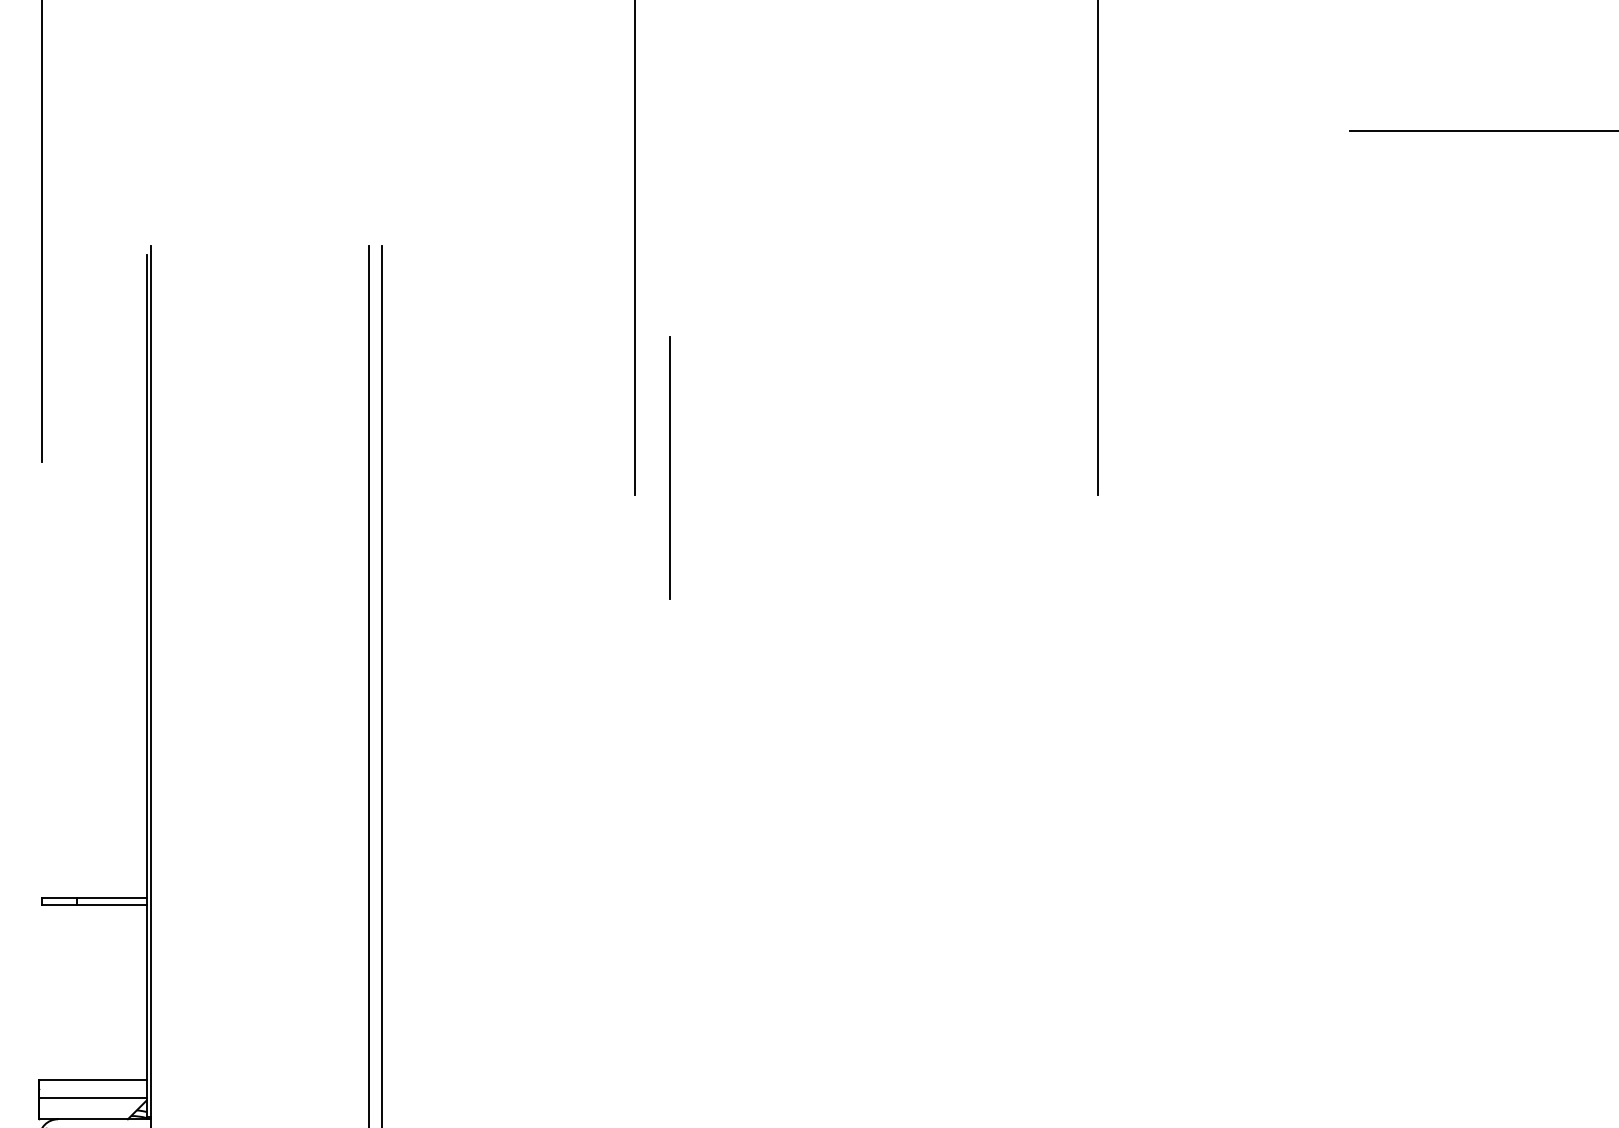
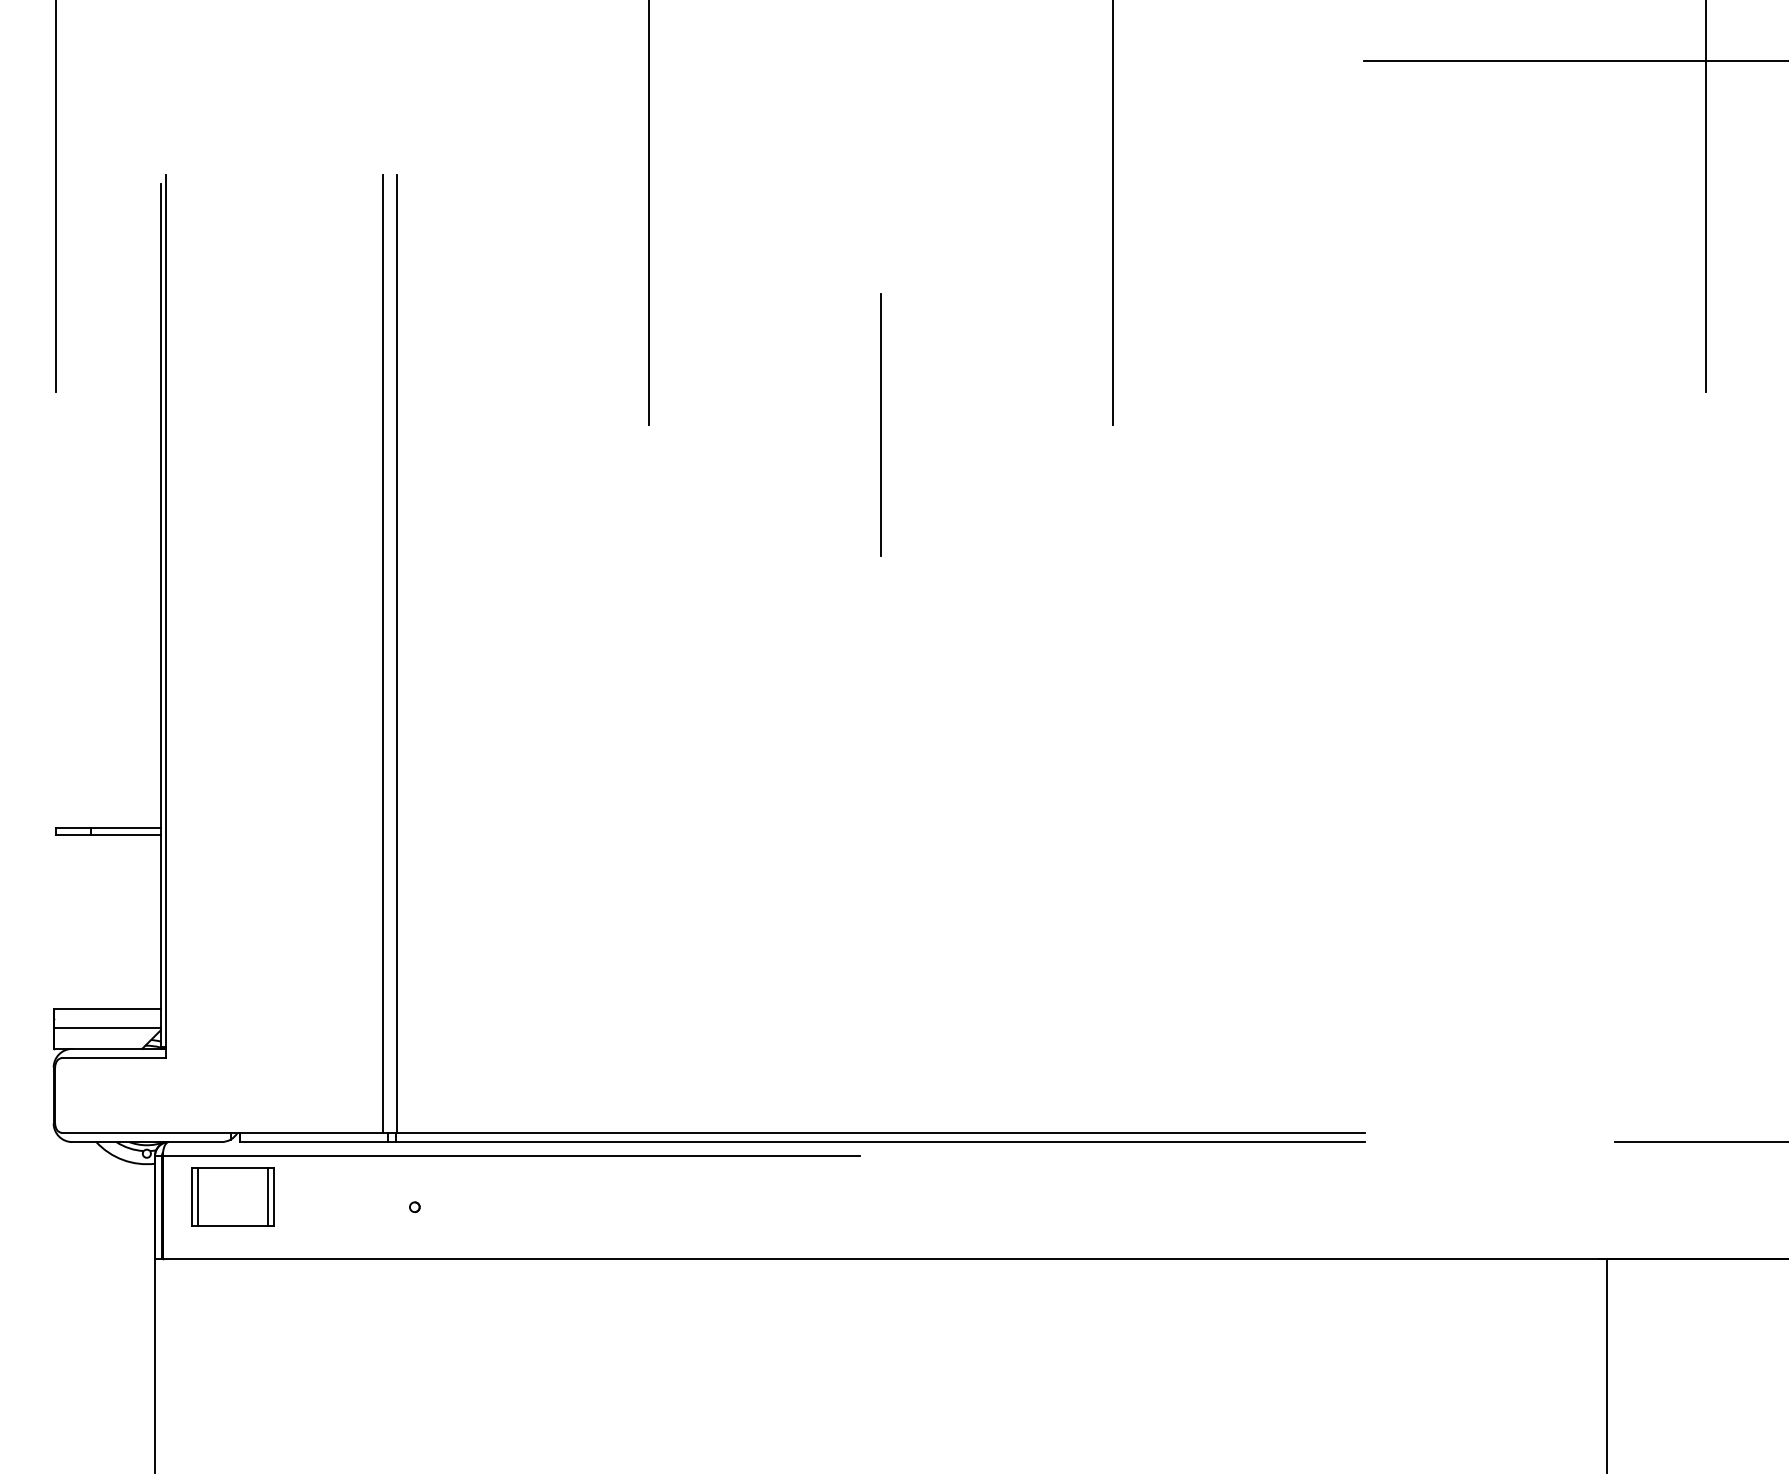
line: (669, 467) -> (880, 424), moved

